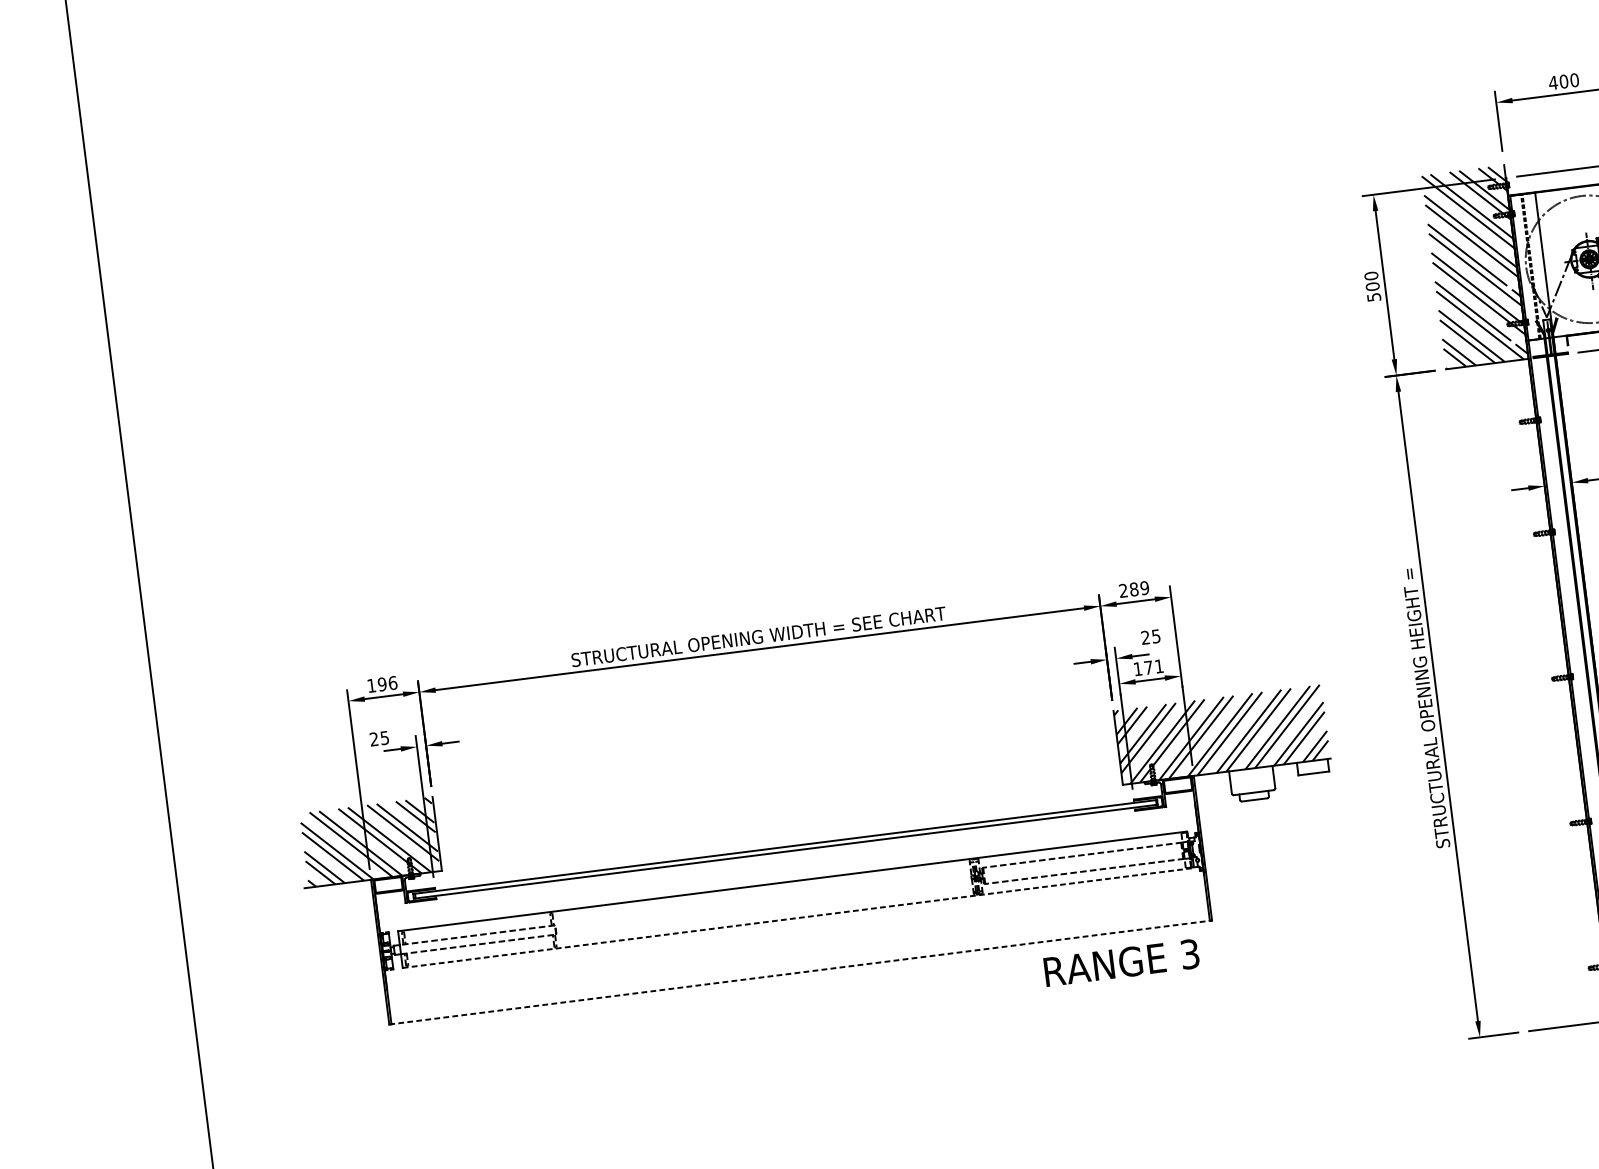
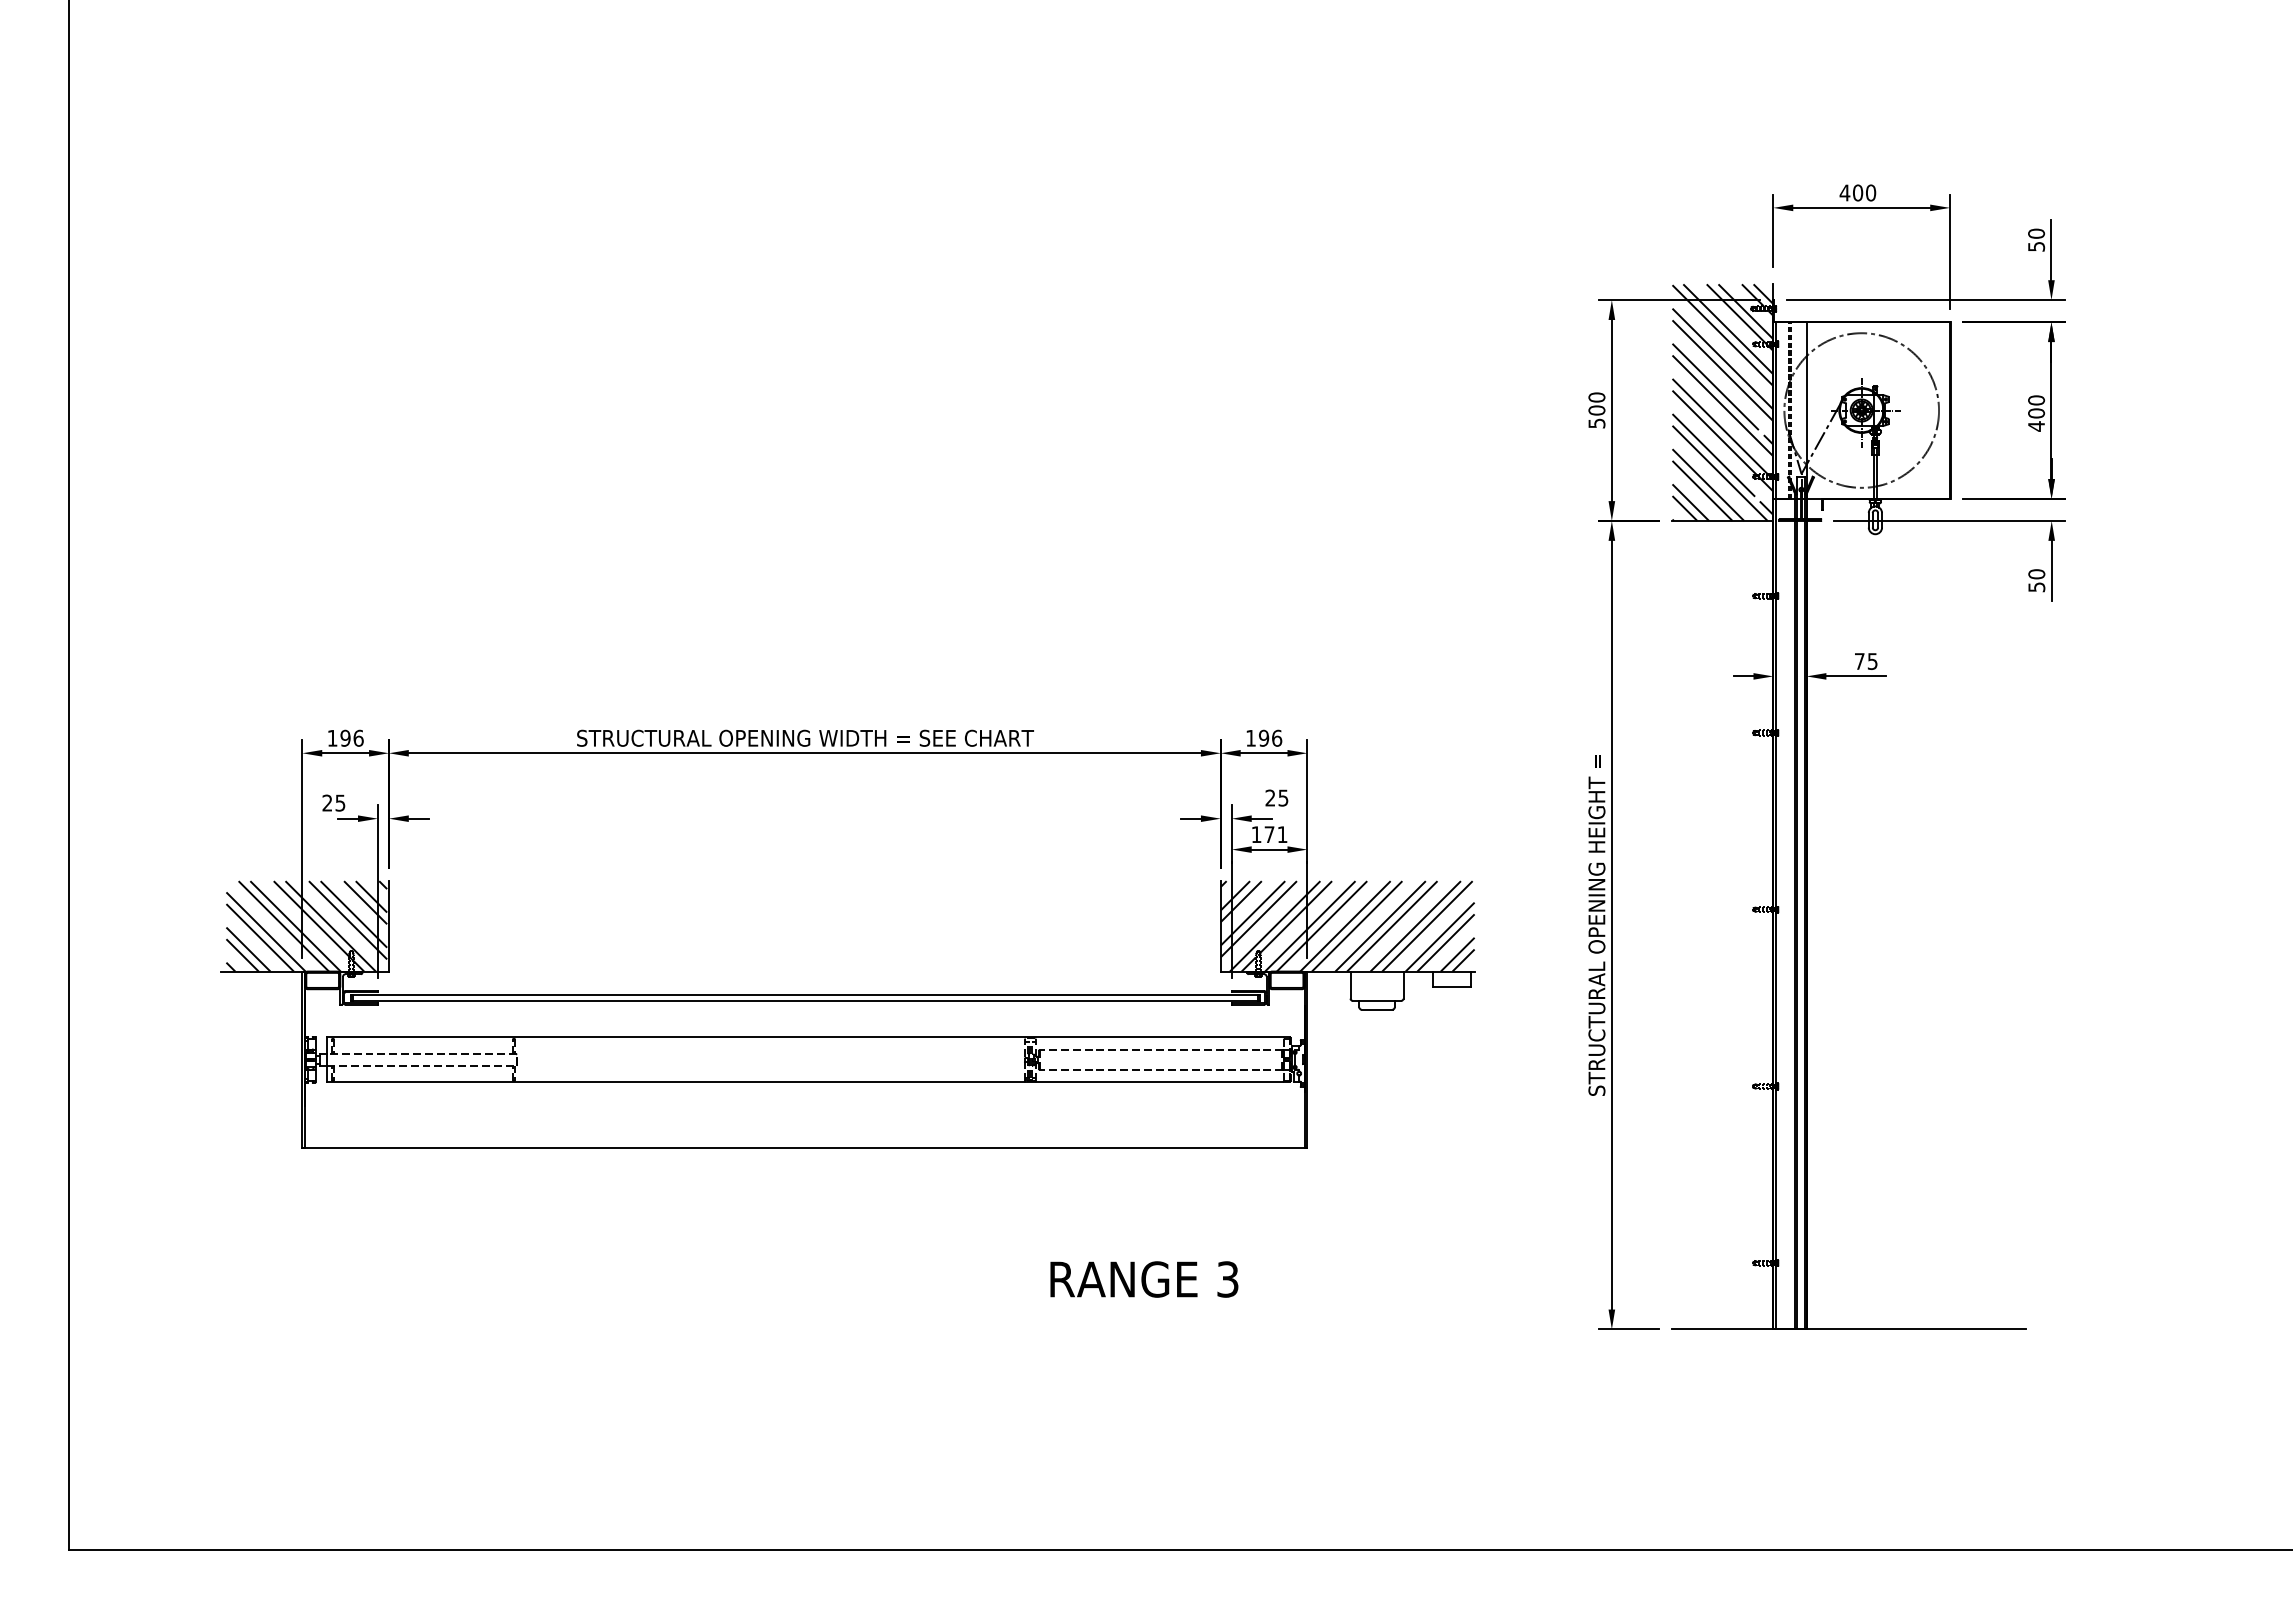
text: (1134, 588) -> (1264, 737), 289 -> 196
line: (796, 918) -> (808, 1082), dashed -> solid
text: (1121, 962) -> (1144, 1279), moved
line: (800, 972) -> (804, 1148), dashed -> solid

